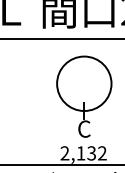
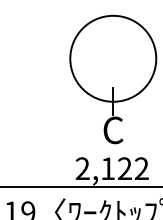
text: (91, 153) -> (124, 168), 2,132 -> 2,122

